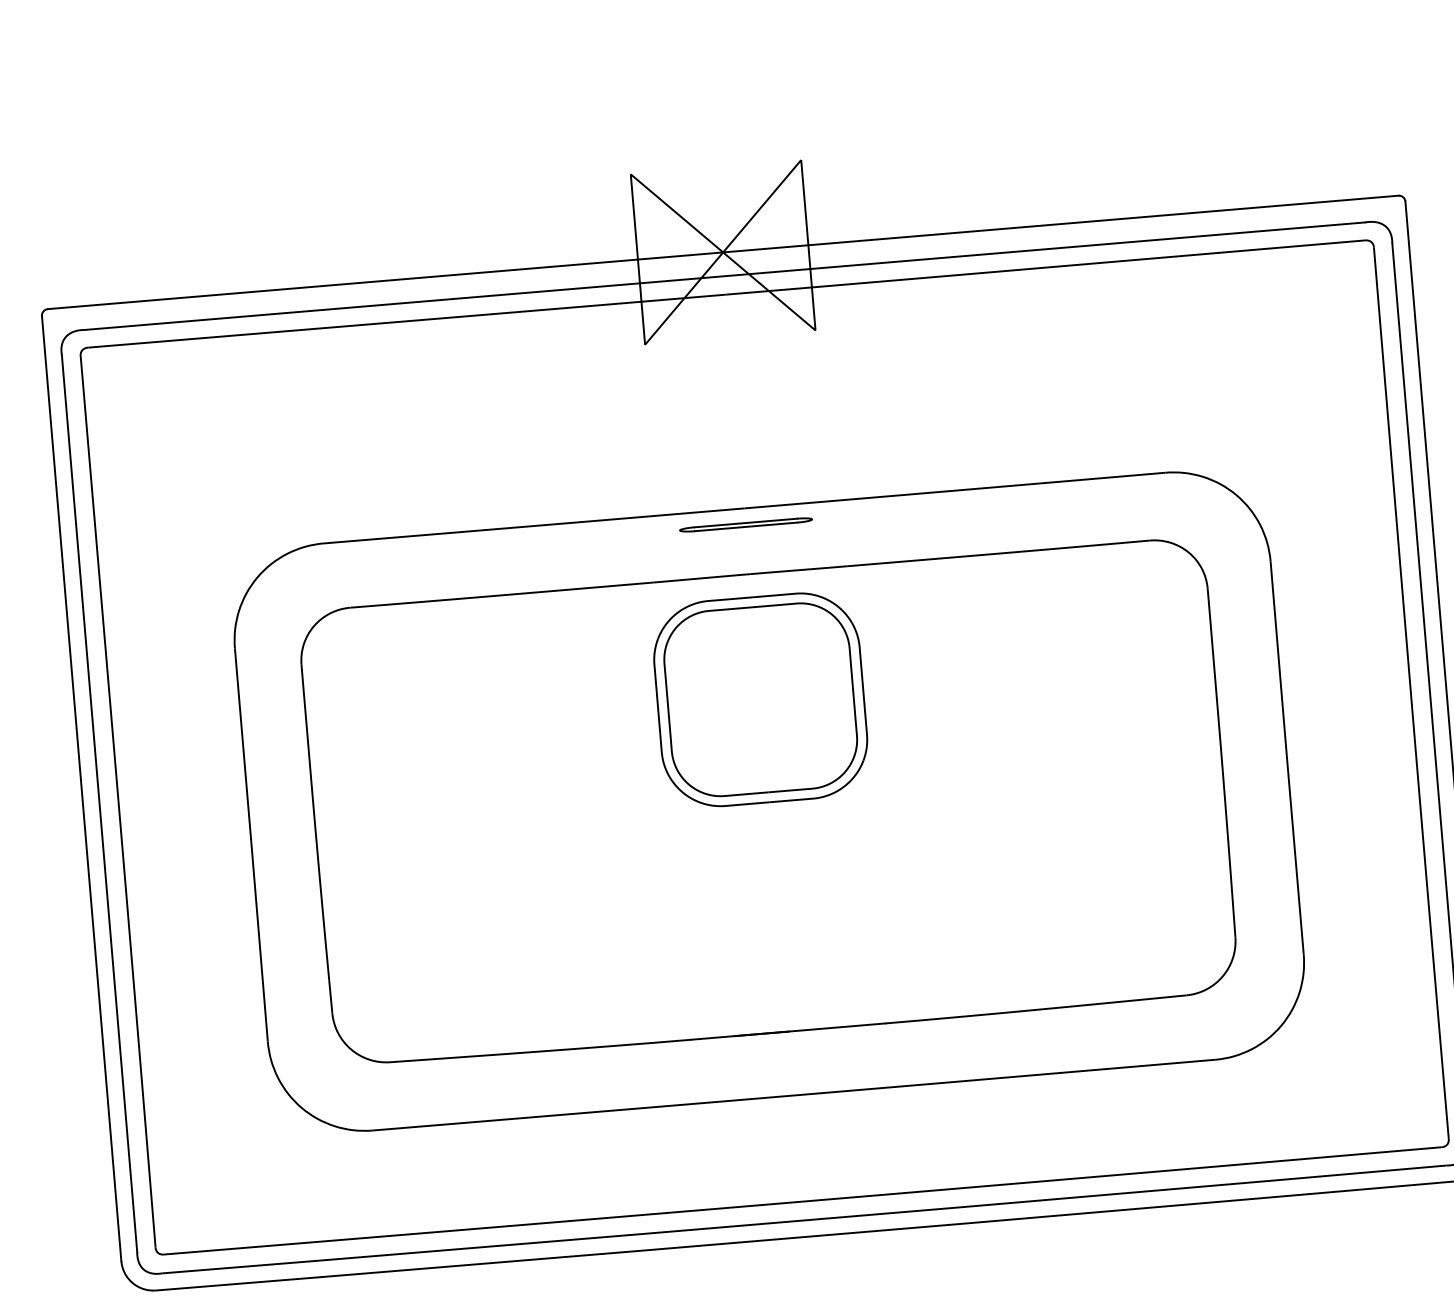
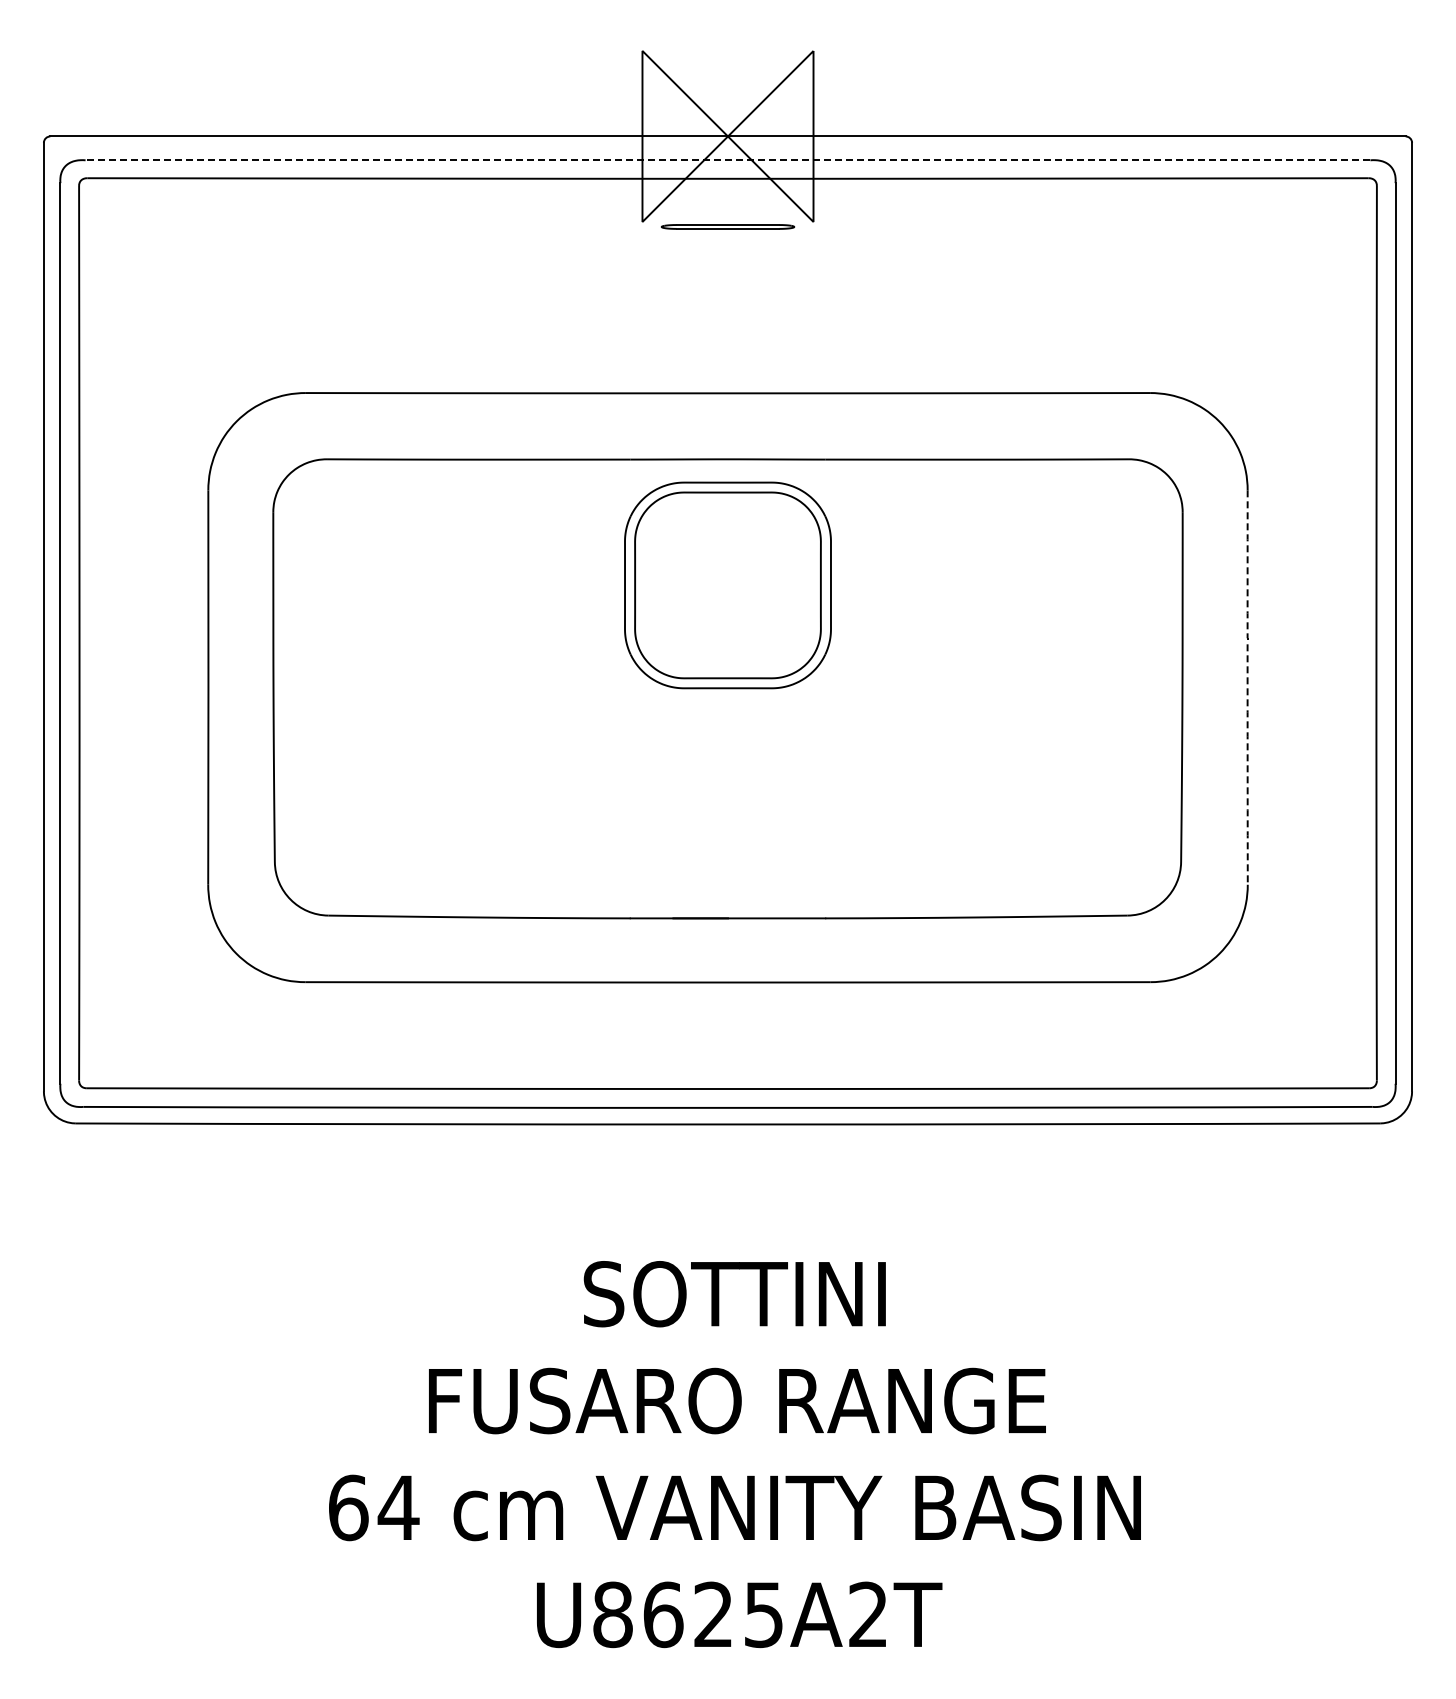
line: (724, 276) -> (727, 160), solid -> dashed
part: (746, 524) -> (728, 226), moved
arc: (1286, 758) -> (1247, 687), solid -> dashed

